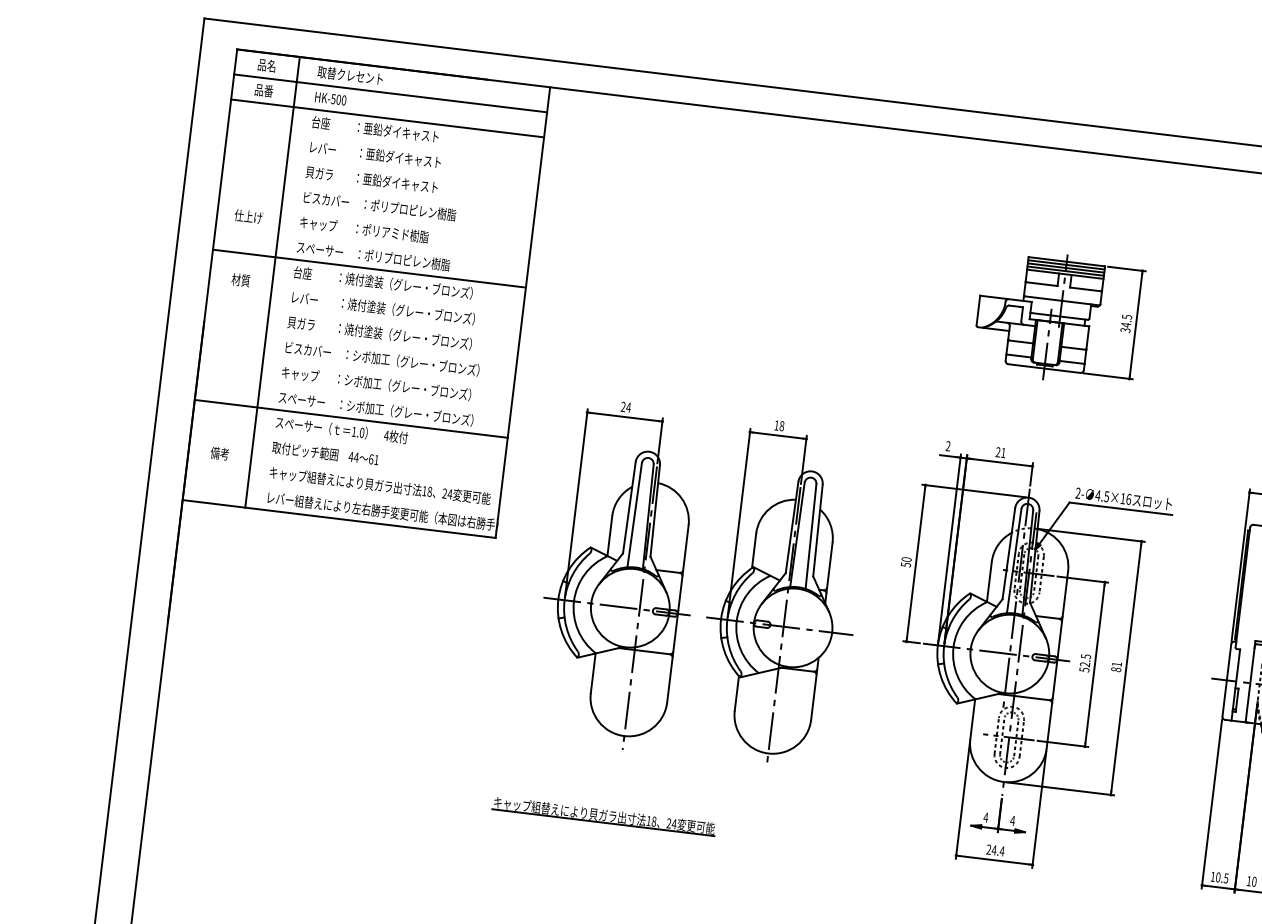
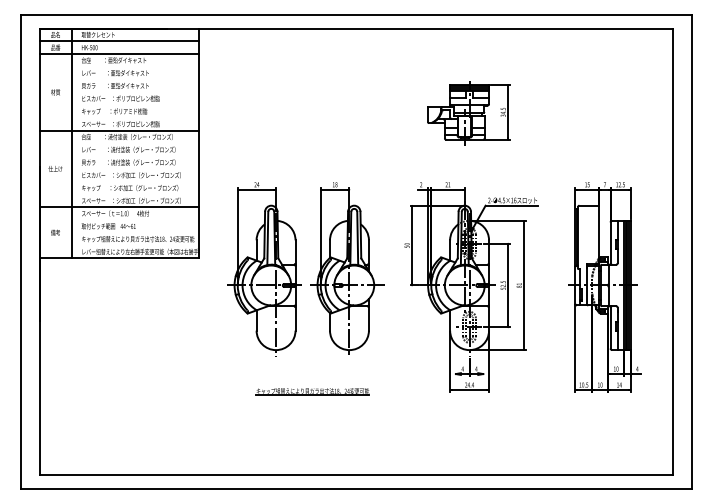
text: (248, 215) -> (55, 168), moved
text: (240, 280) -> (55, 92), moved
part: (603, 815) -> (312, 391), moved

